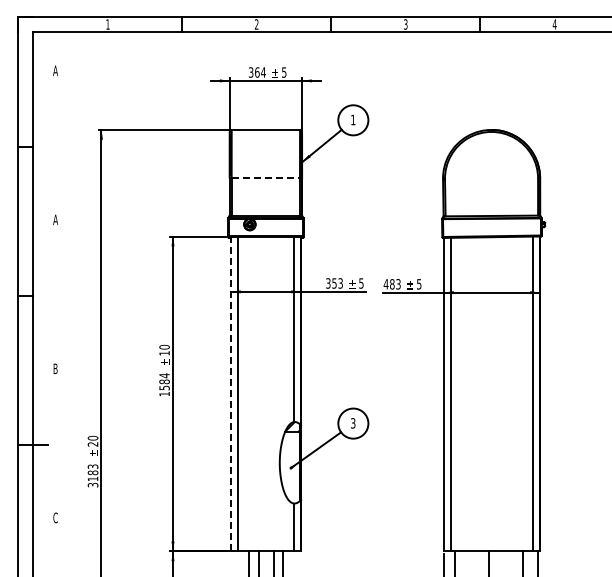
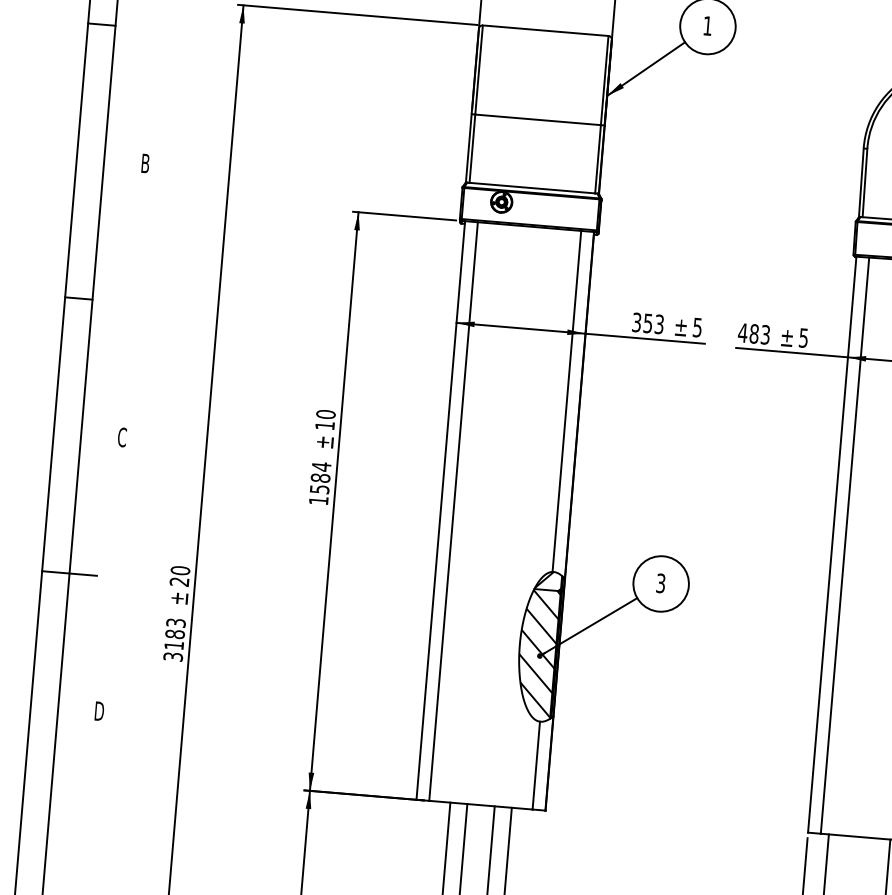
line: (266, 178) -> (539, 120), dashed -> solid
text: (55, 219) -> (145, 162), A -> B
text: (55, 368) -> (122, 436), B -> C
line: (230, 393) -> (439, 509), dashed -> solid
hatch: (289, 466) -> (537, 652), added
text: (55, 517) -> (99, 710), C -> D

